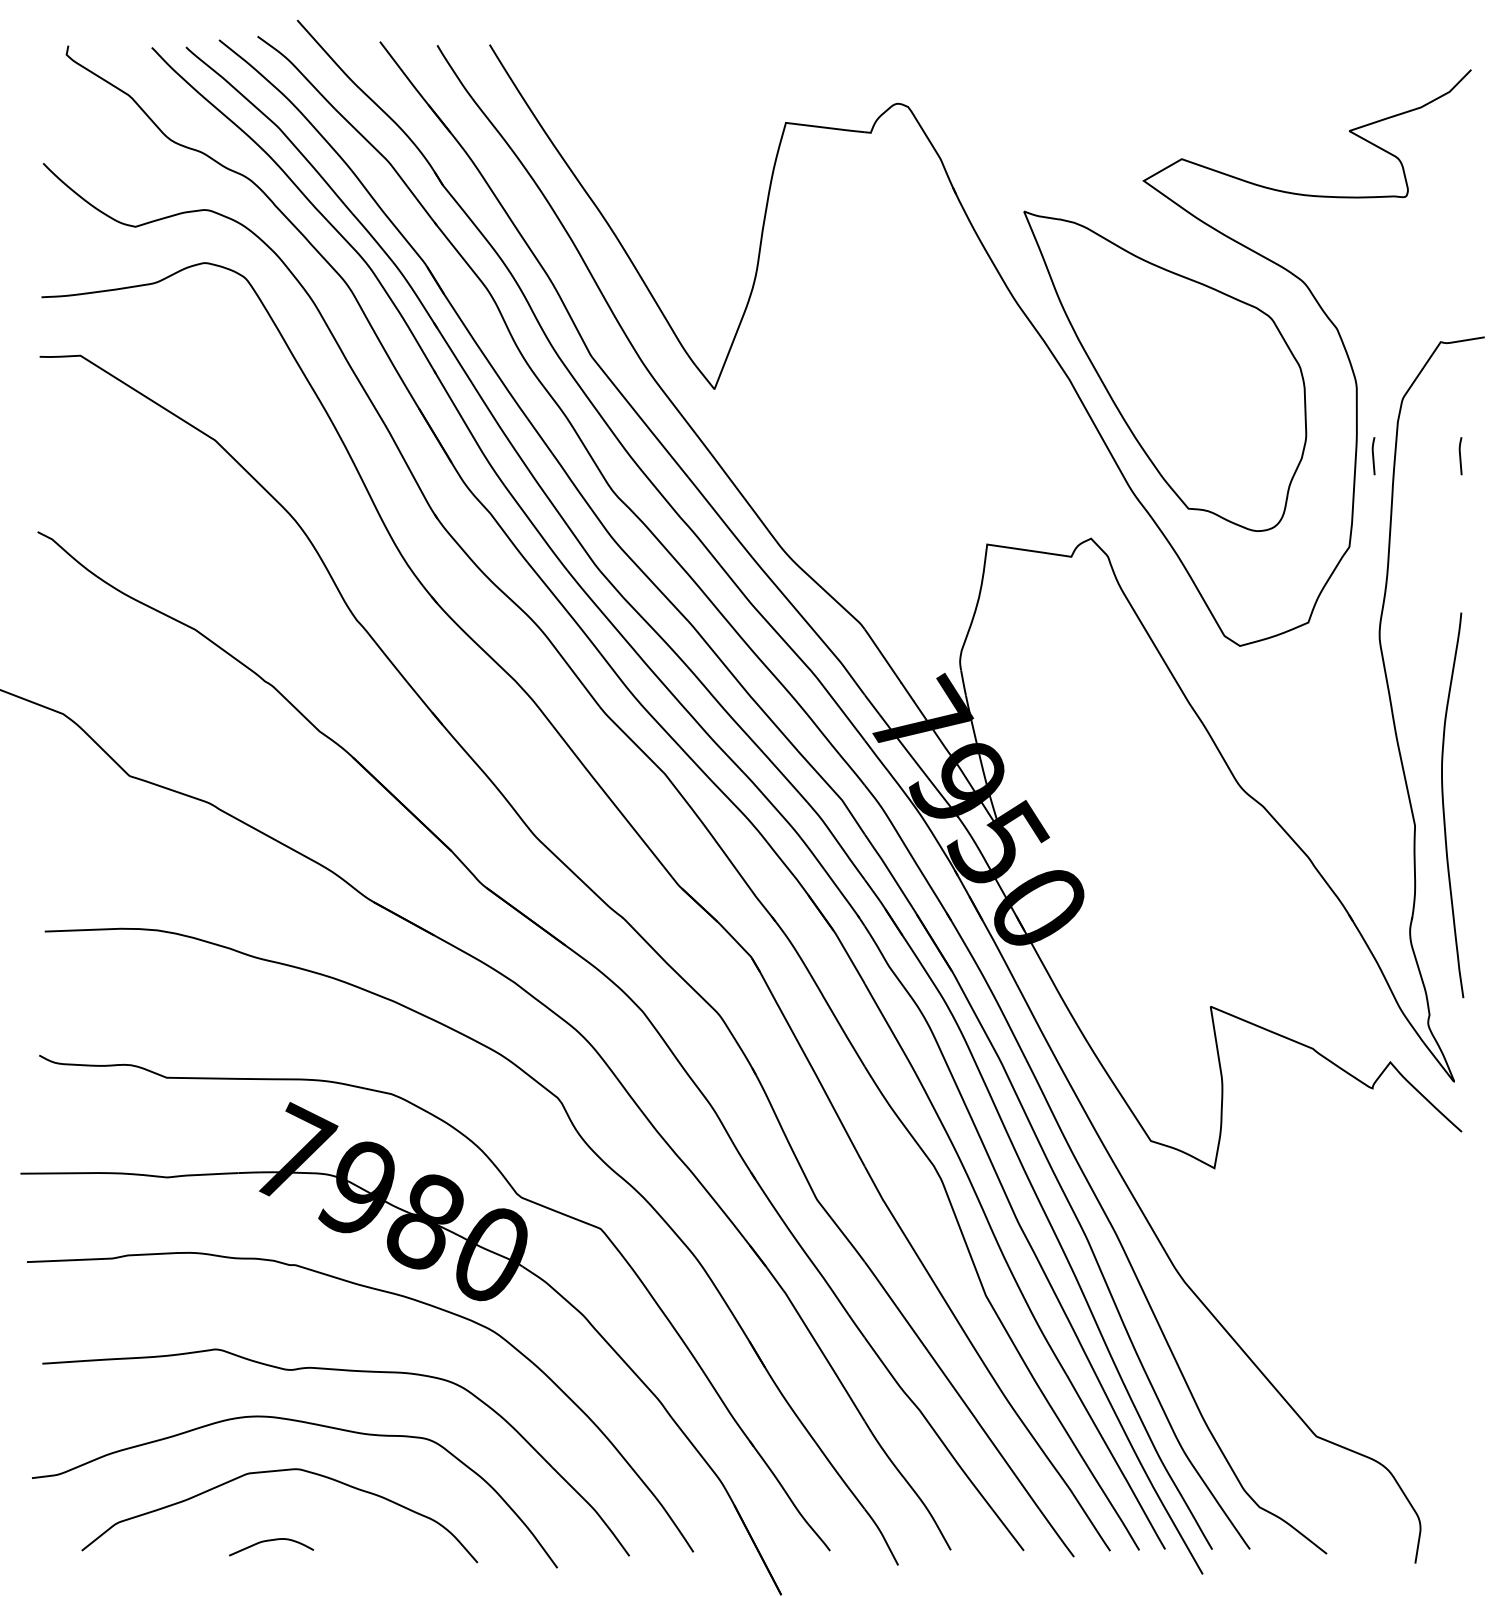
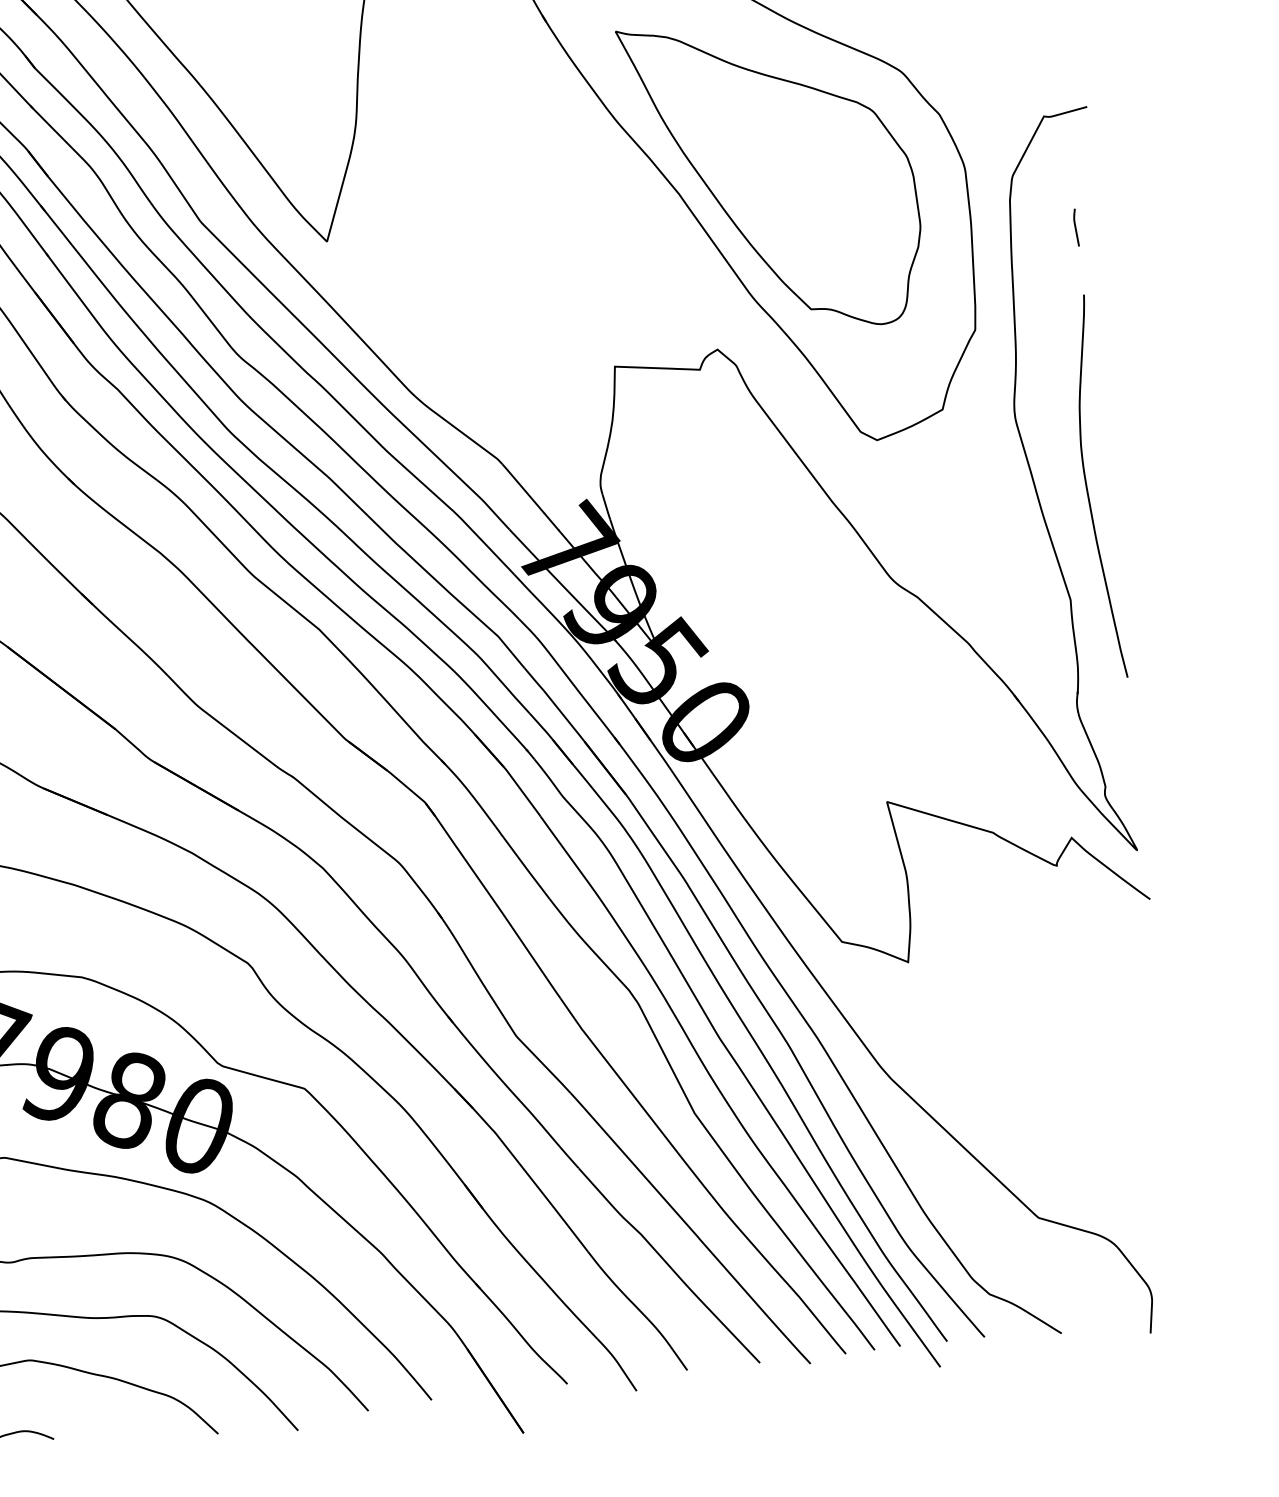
curve: (1373, 456) -> (989, 237), removed
curve: (1444, 805) -> (1088, 488), moved

